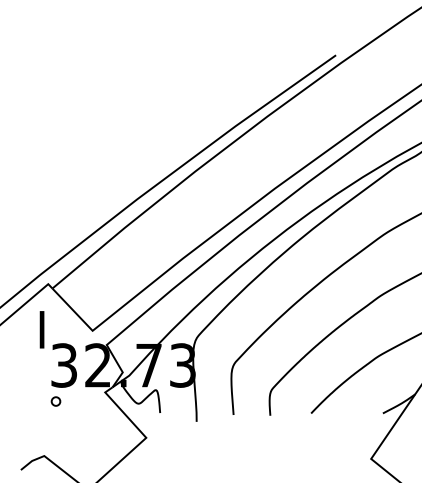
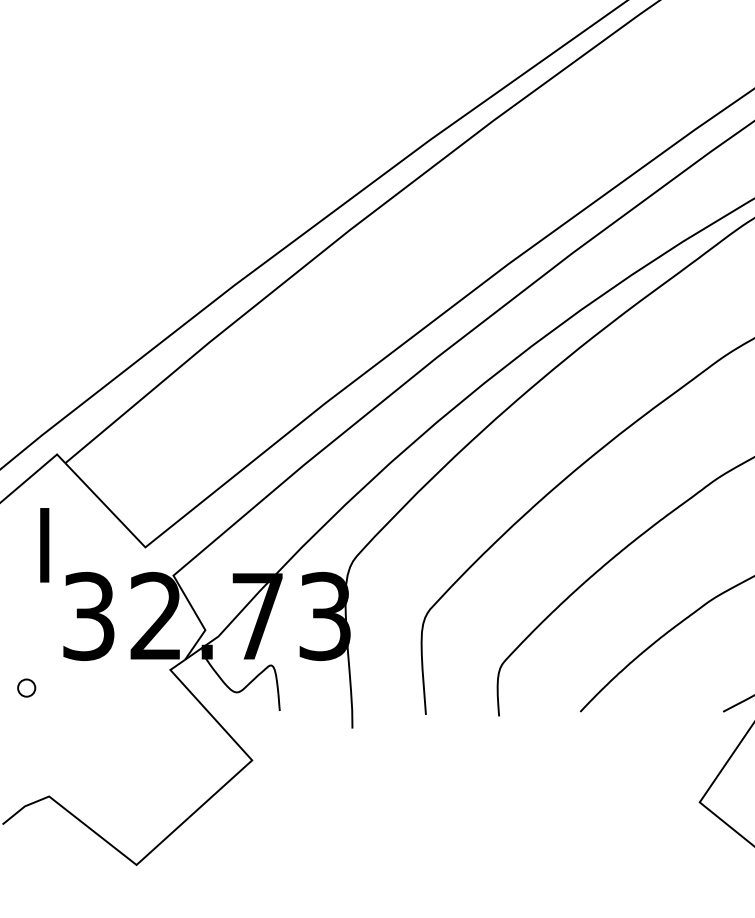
part: (55, 401) -> (25, 688), moved

